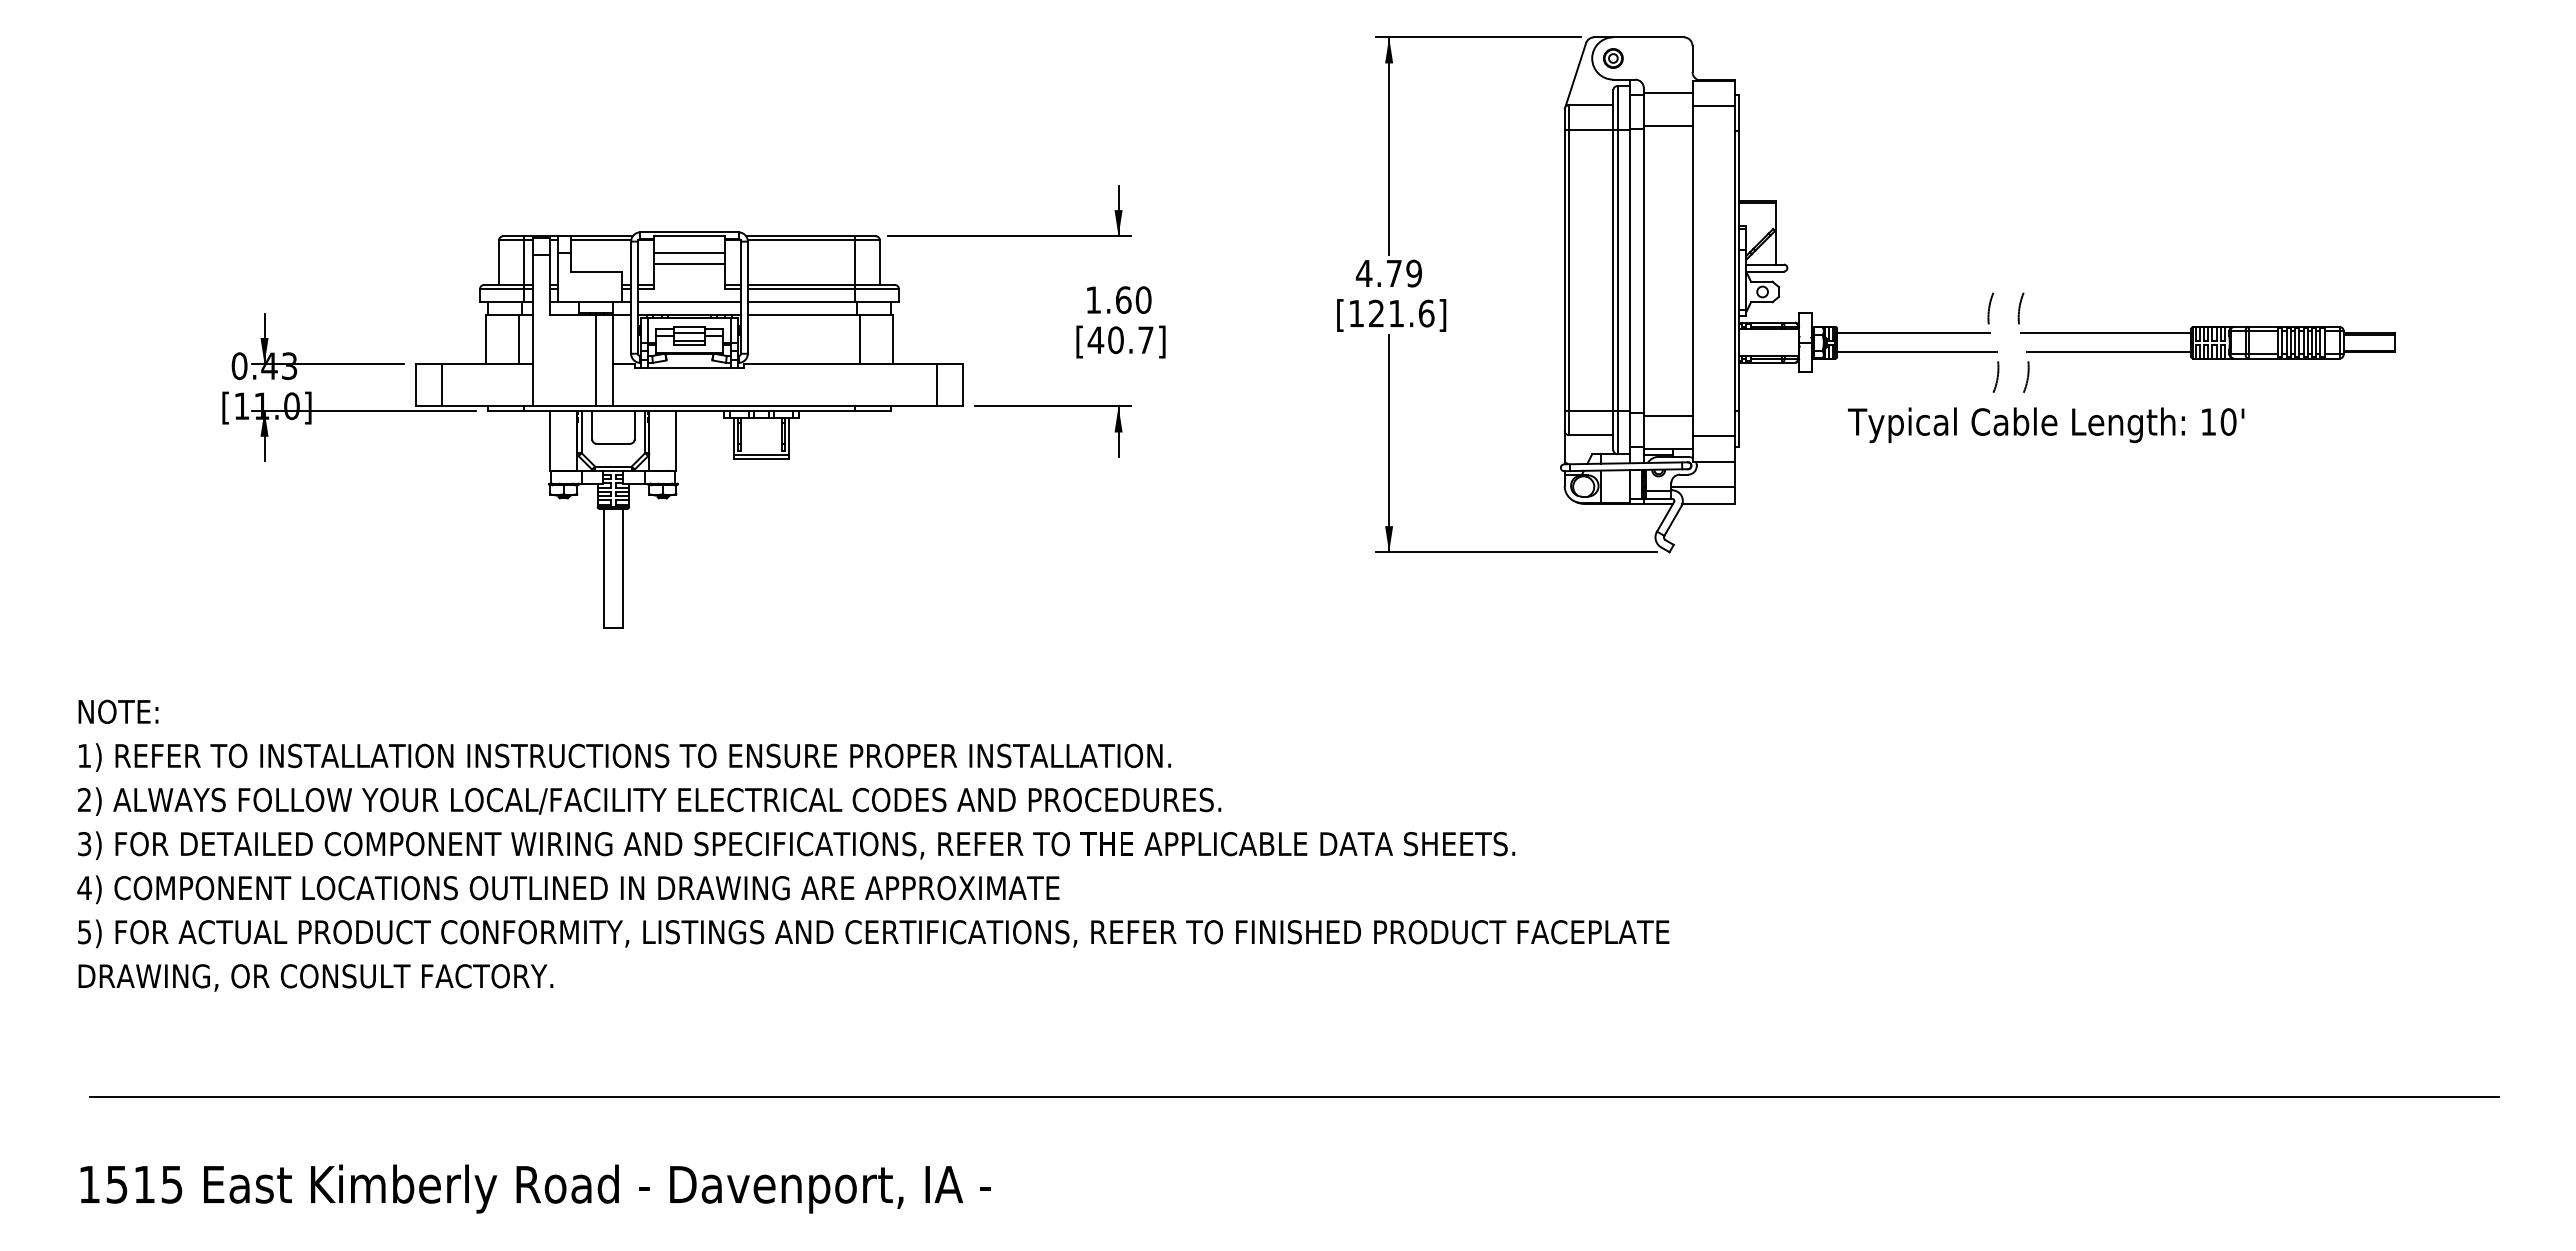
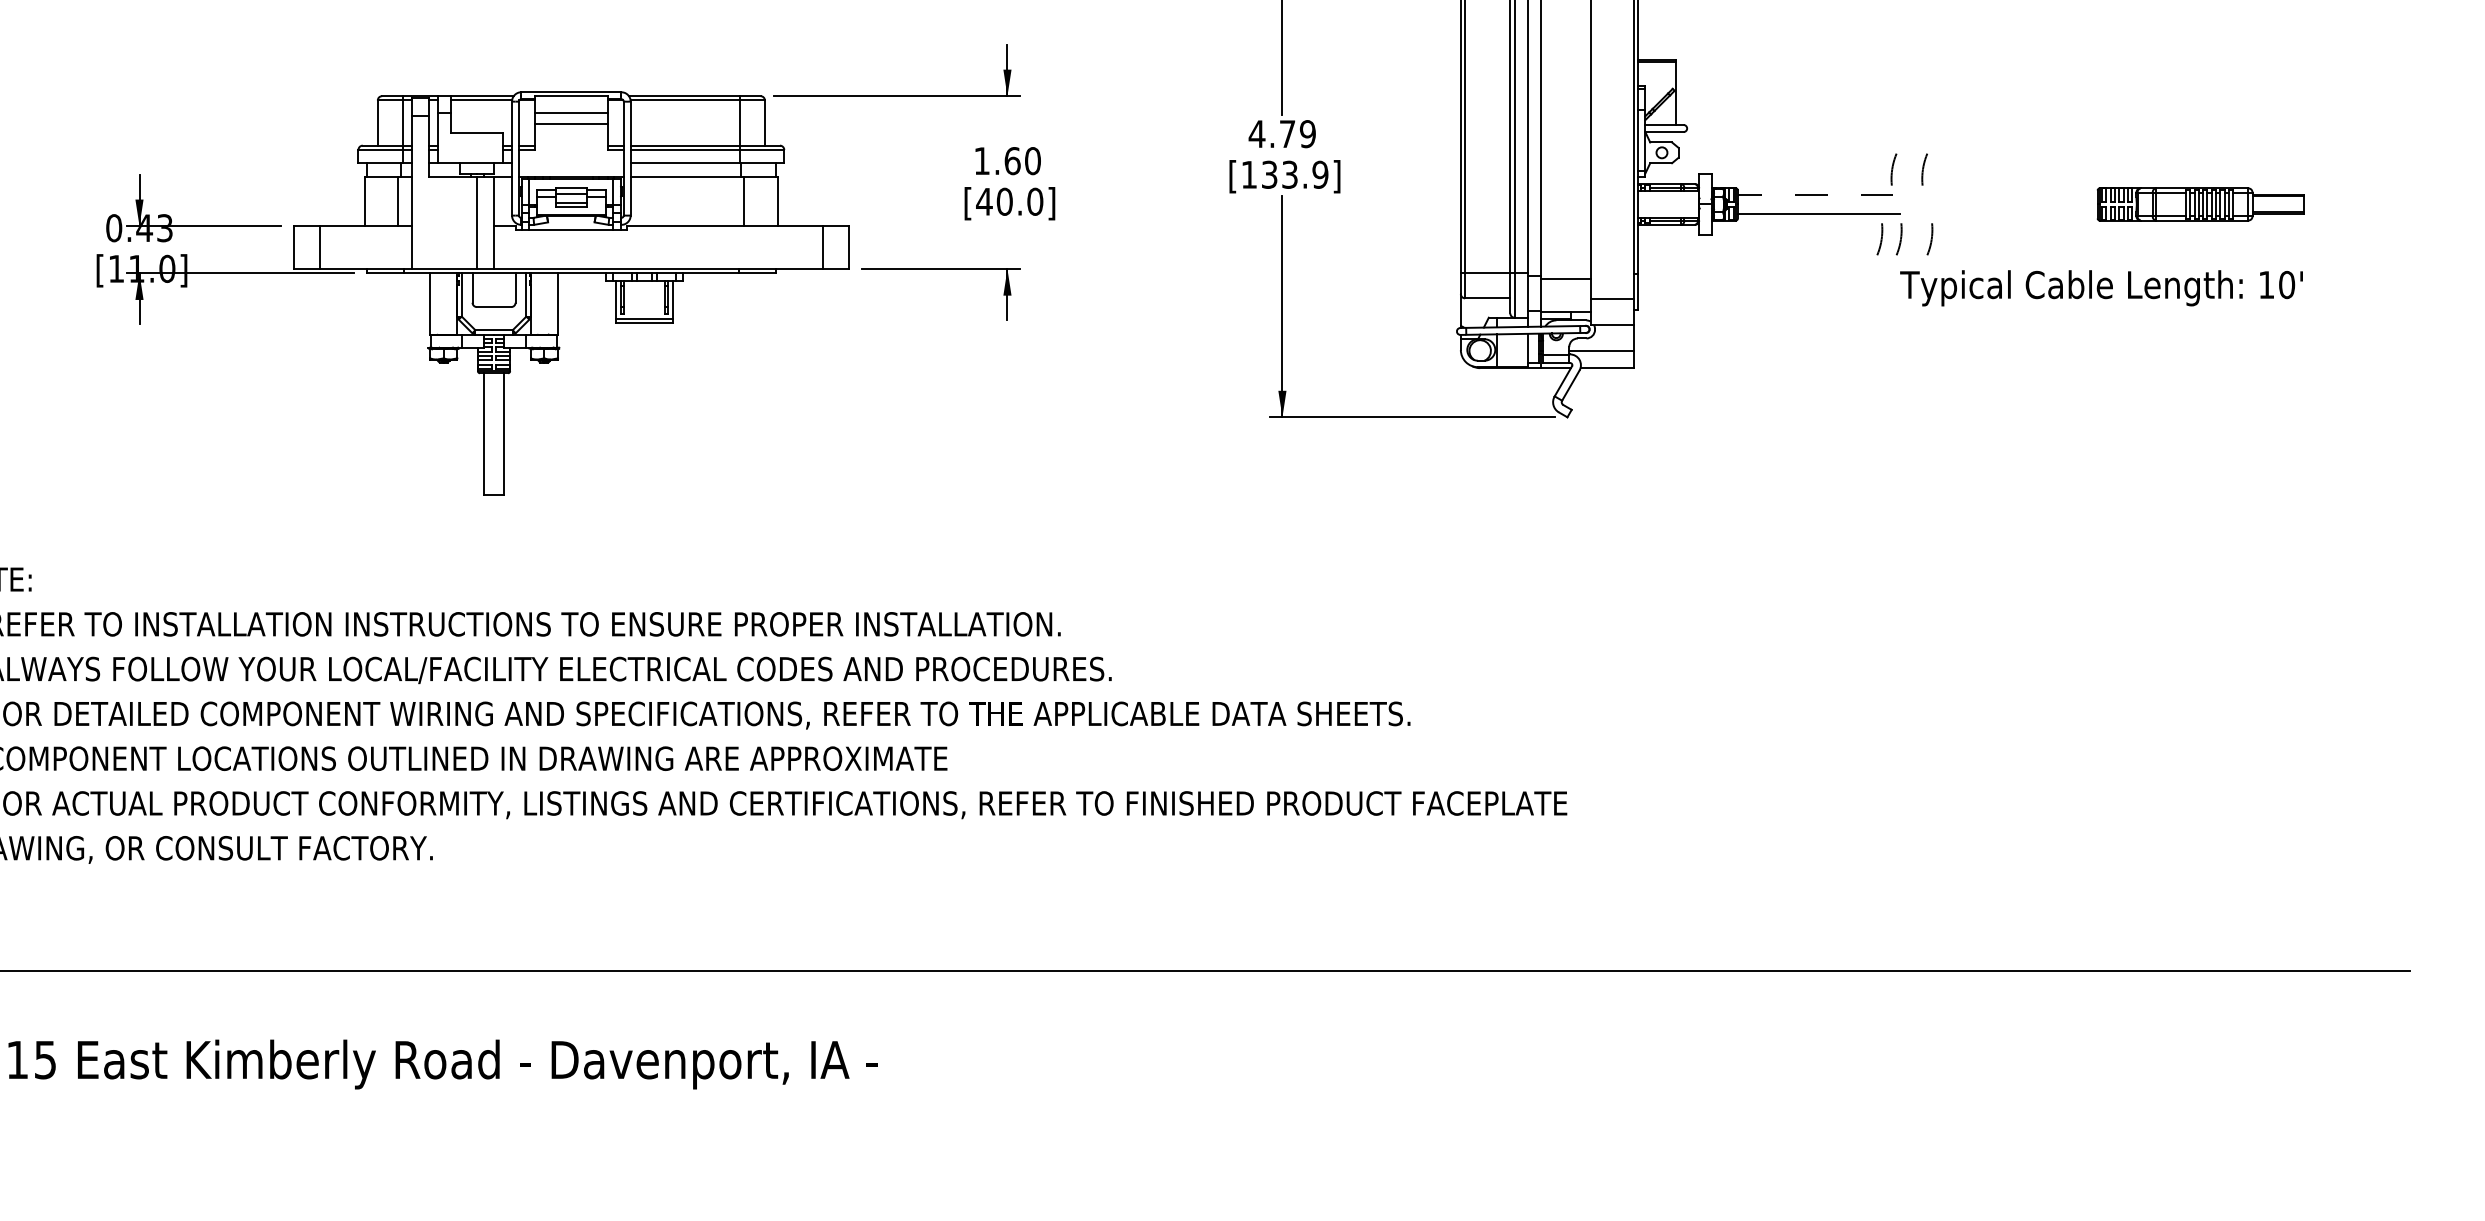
line: (688, 301) -> (570, 162), removed
text: (1401, 313) -> (1294, 174), [121.6] -> [133.9]
line: (1913, 333) -> (1815, 195), solid -> dashed
line: (2105, 333) -> (2010, 195), removed
text: (1145, 340) -> (1034, 202), [40.7] -> [40.0]
line: (2108, 352) -> (2013, 214), removed
arc: (1977, 377) -> (1880, 239), added
text: (2046, 425) -> (2101, 288), moved

